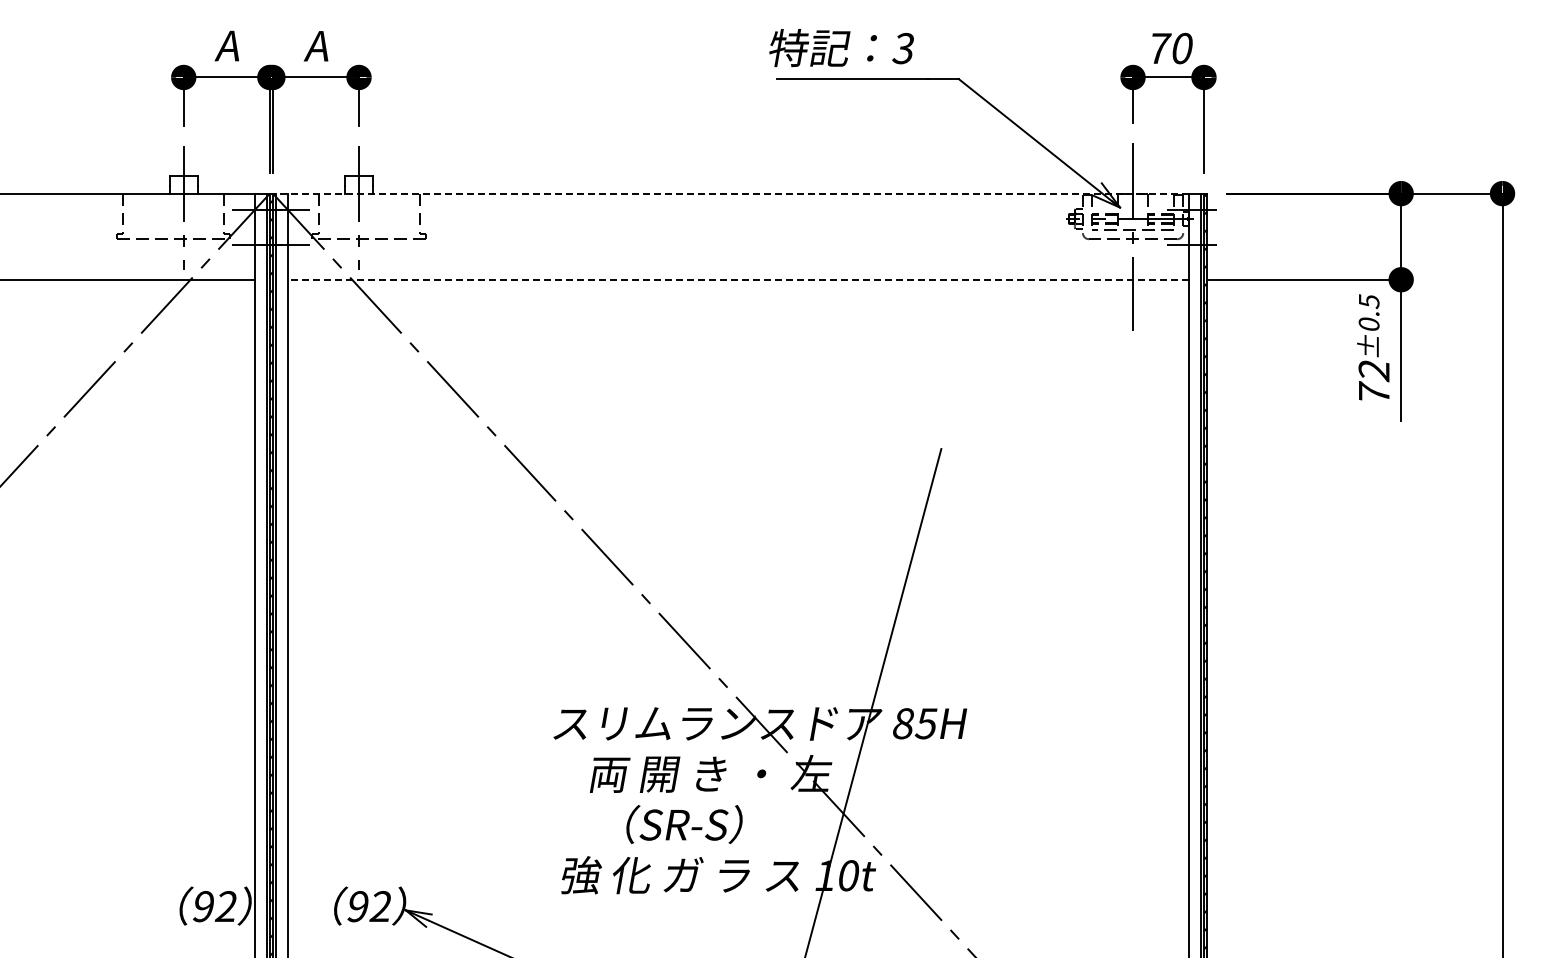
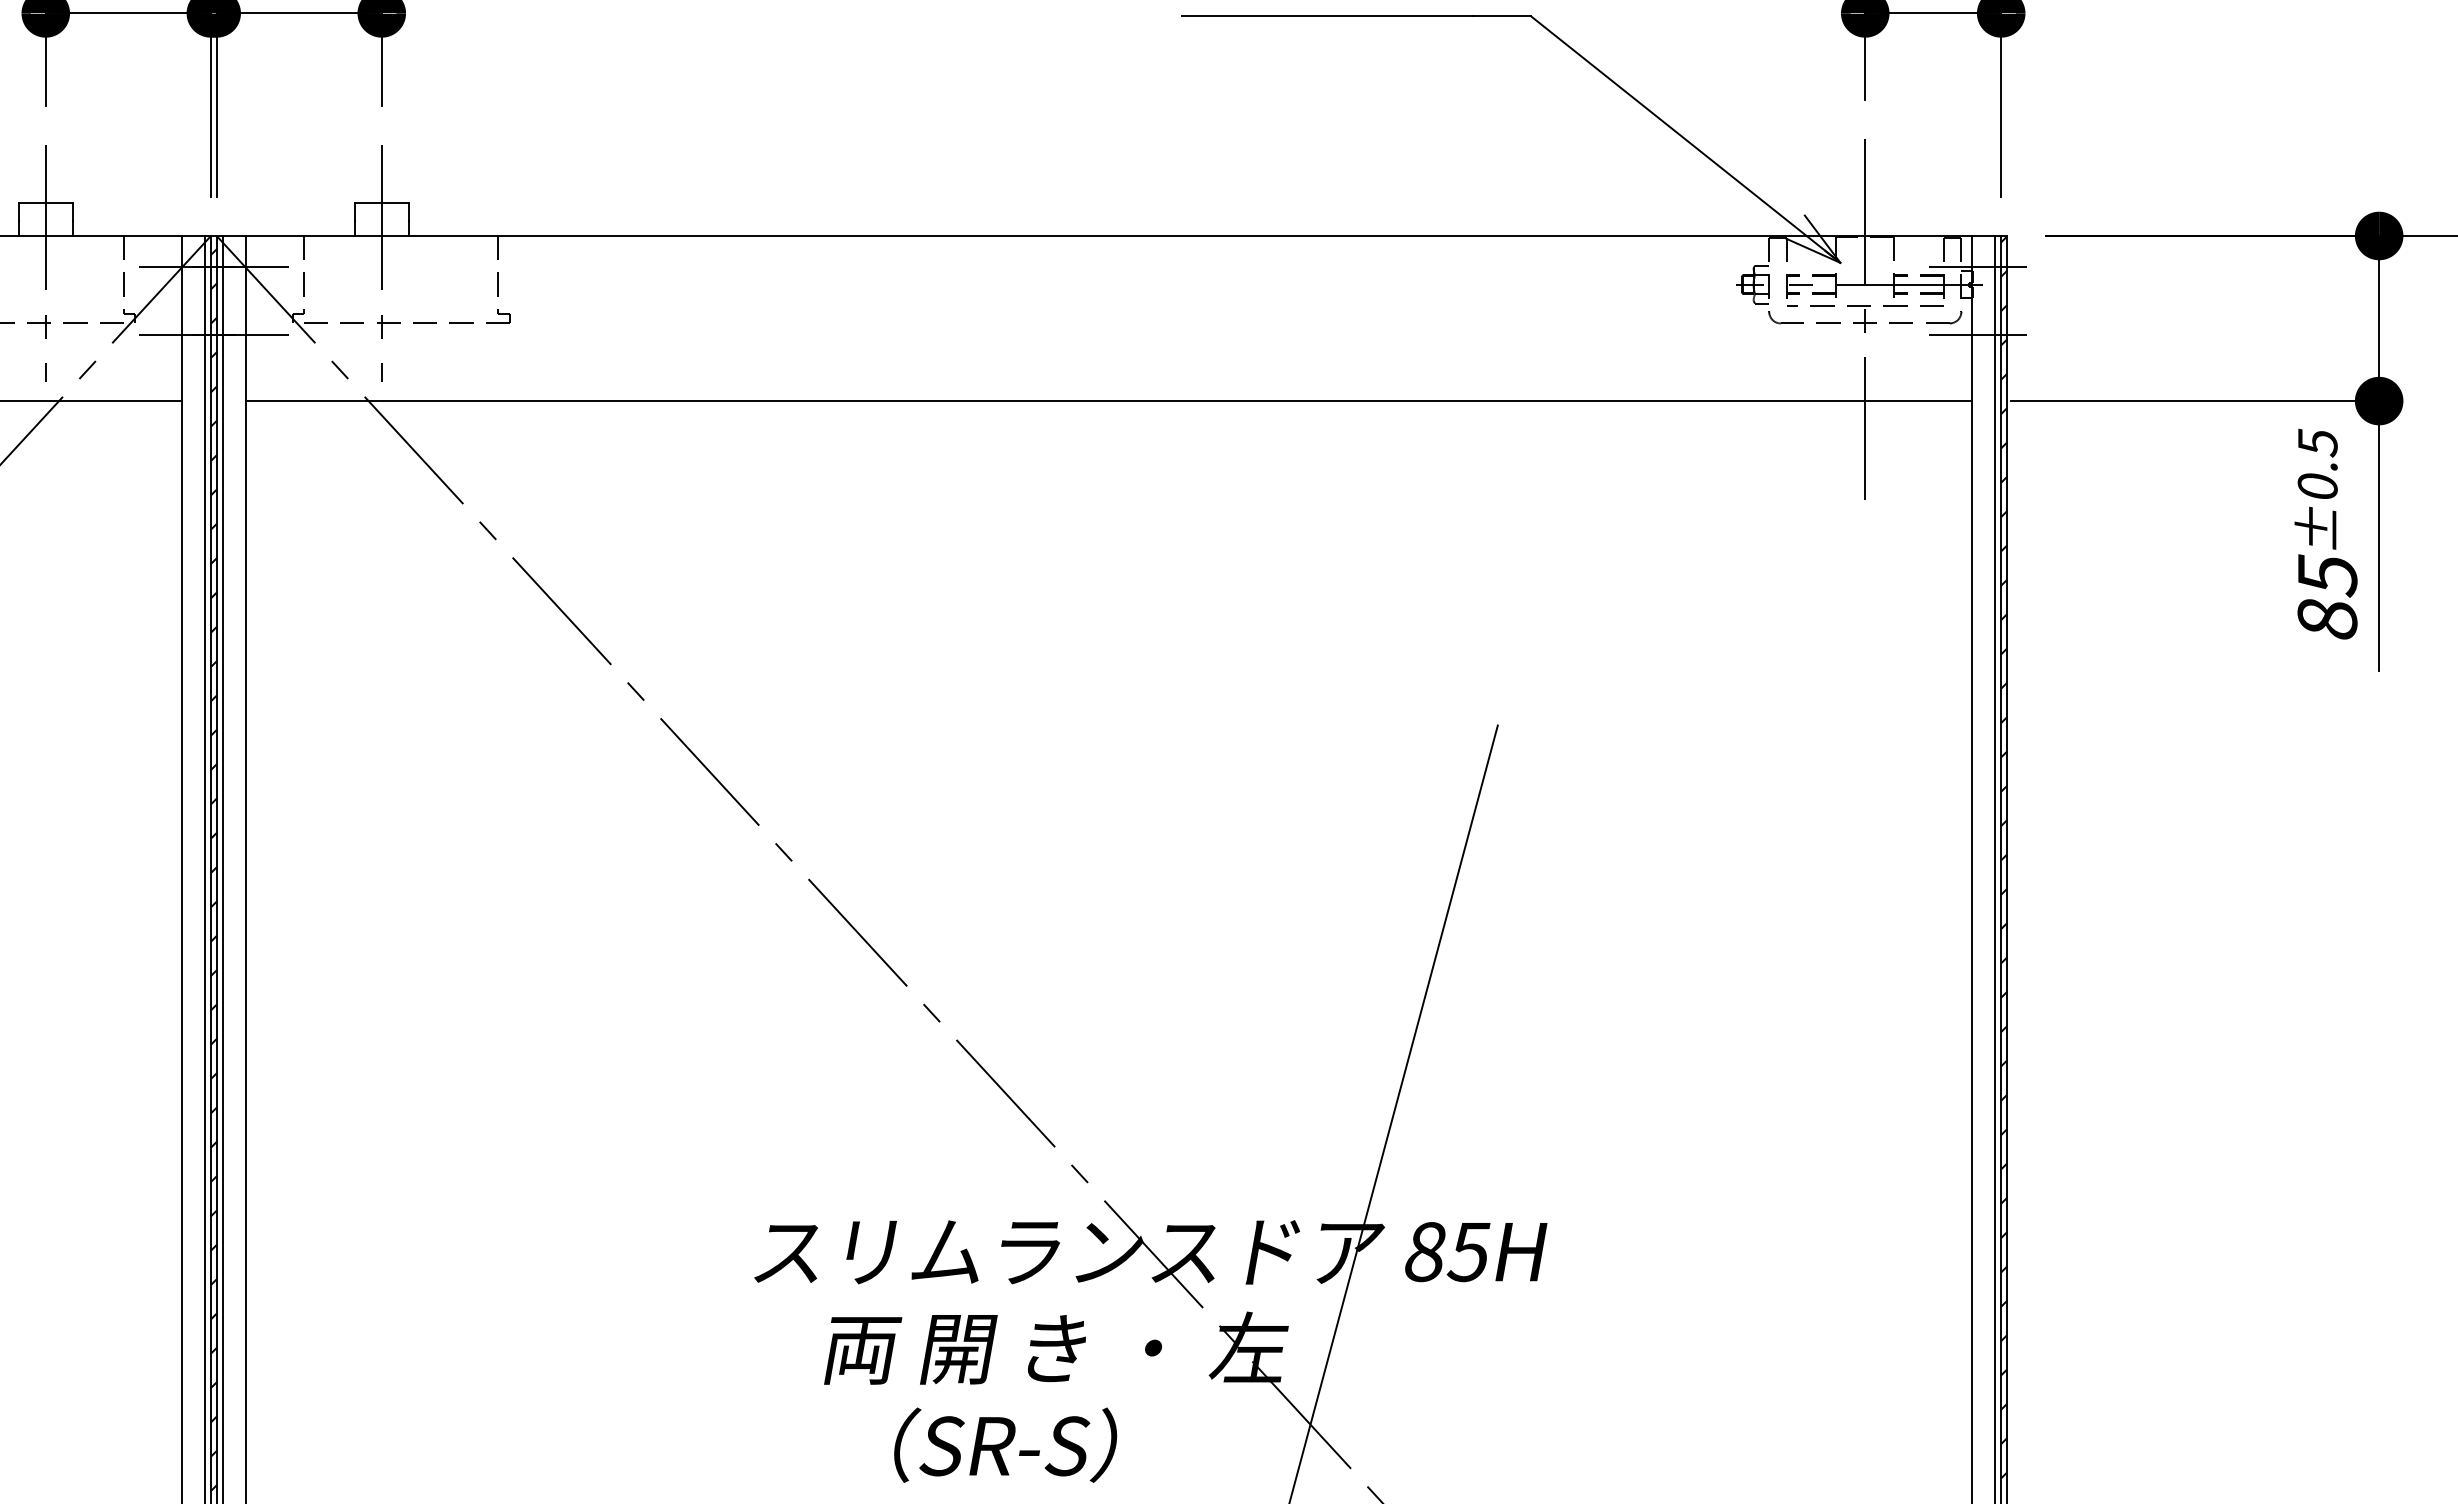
line: (730, 193) -> (1093, 235), dashed -> solid
line: (737, 279) -> (1107, 400), dashed -> solid
text: (1373, 381) -> (2326, 596), 72 -> 85

